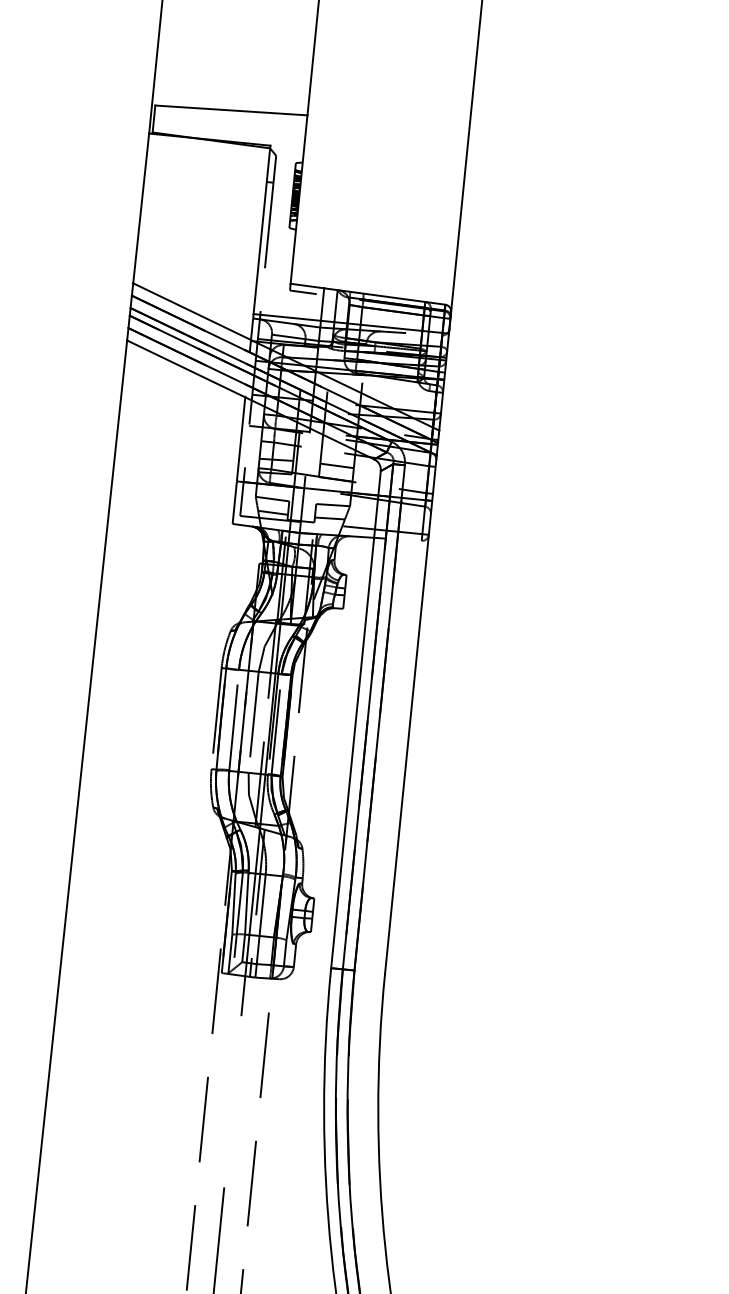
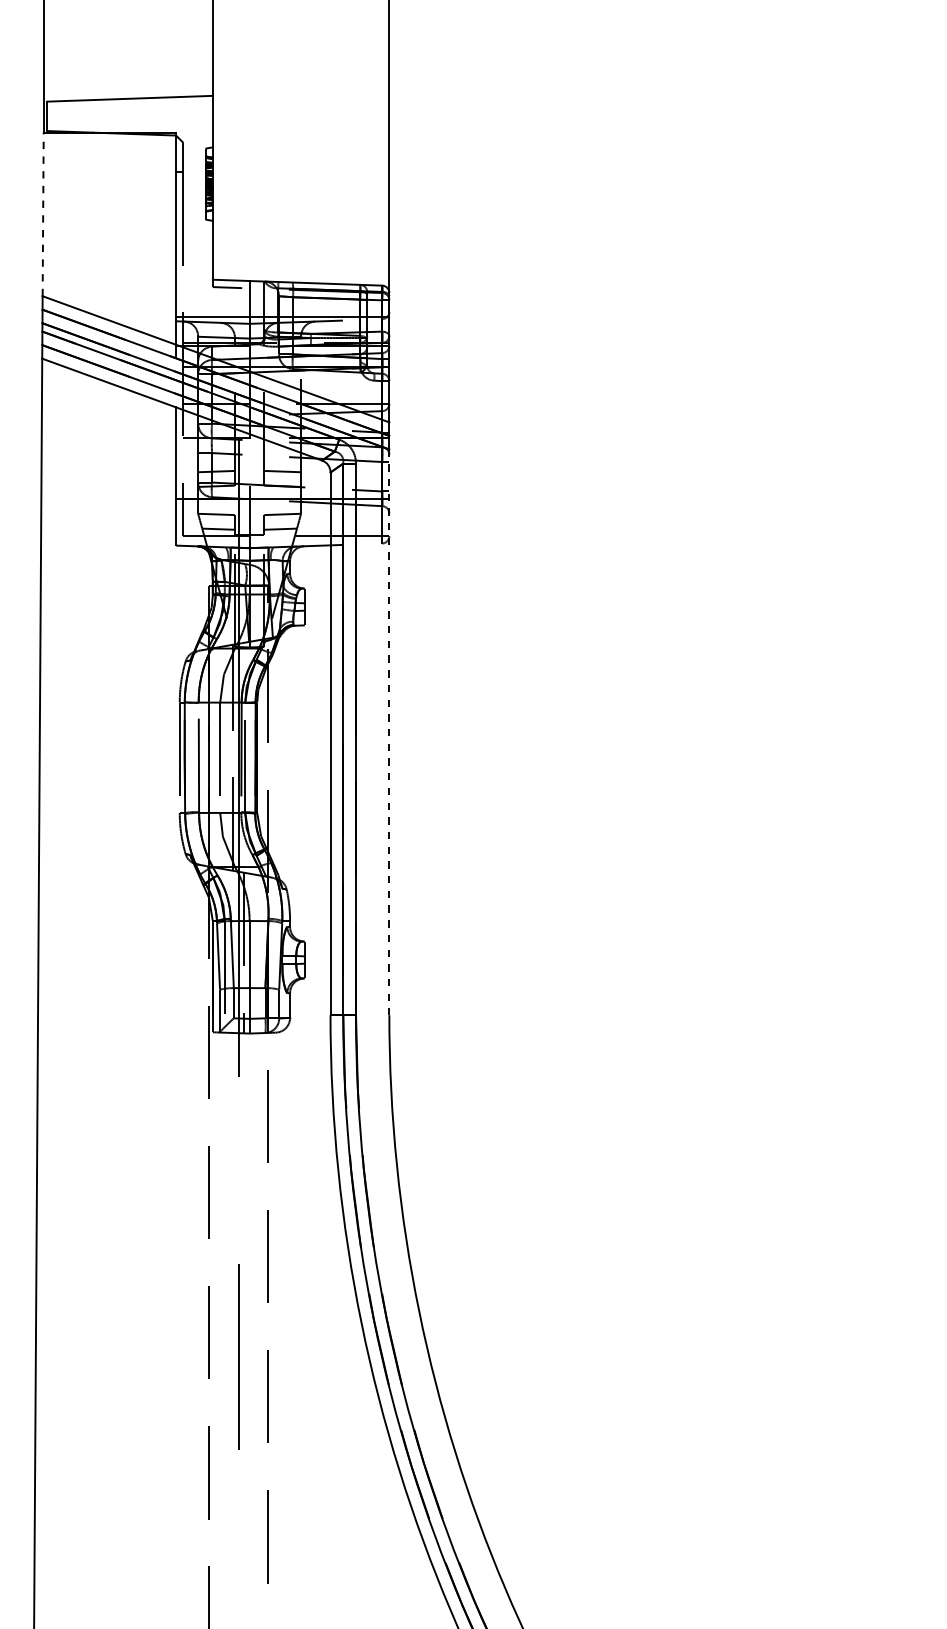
line: (141, 208) -> (43, 214), solid -> dashed
line: (411, 714) -> (389, 732), solid -> dashed

